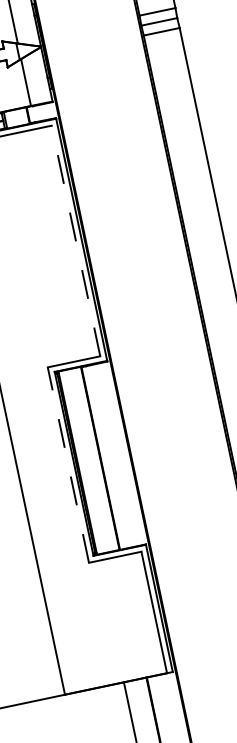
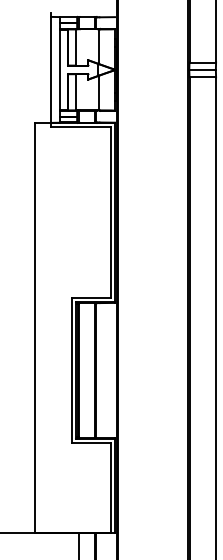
line: (75, 240) -> (110, 212), dashed -> solid
line: (67, 465) -> (71, 370), dashed -> solid

